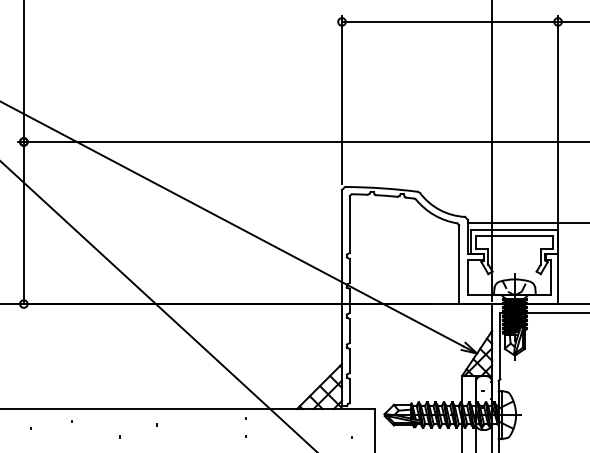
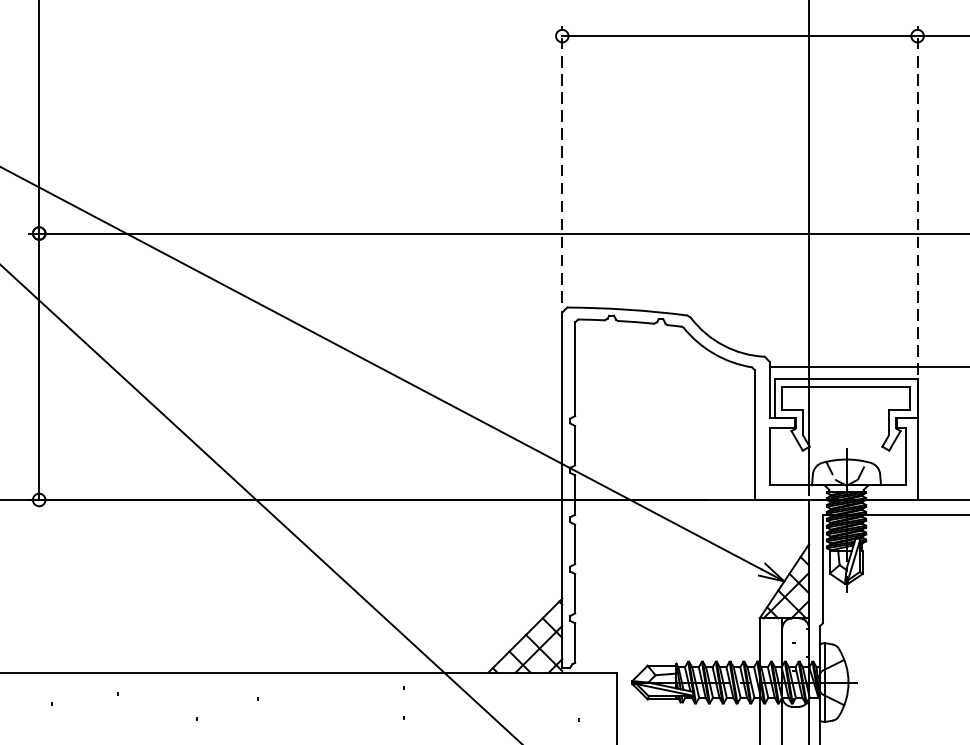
line: (342, 99) -> (563, 163), solid -> dashed
line: (558, 132) -> (918, 217), solid -> dashed

